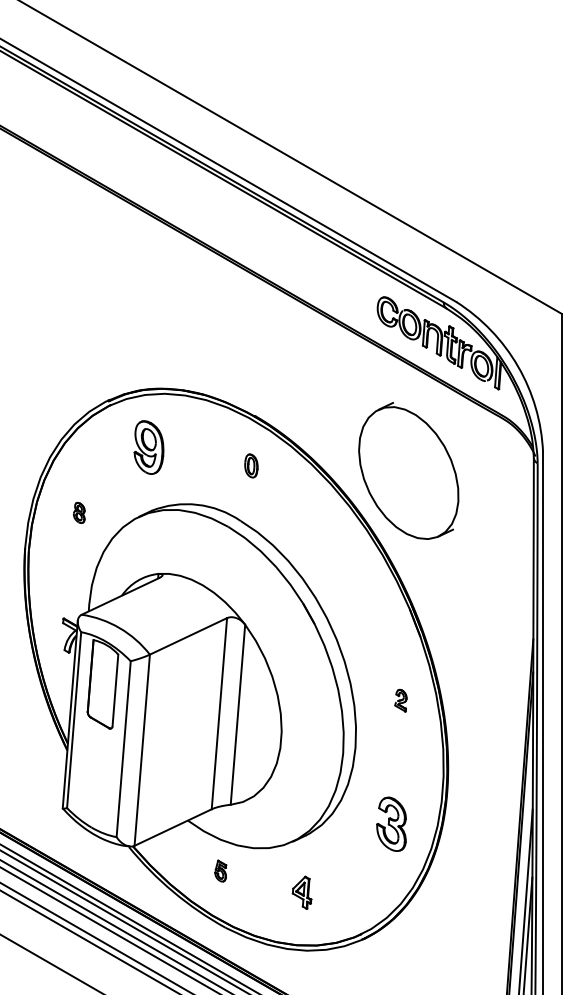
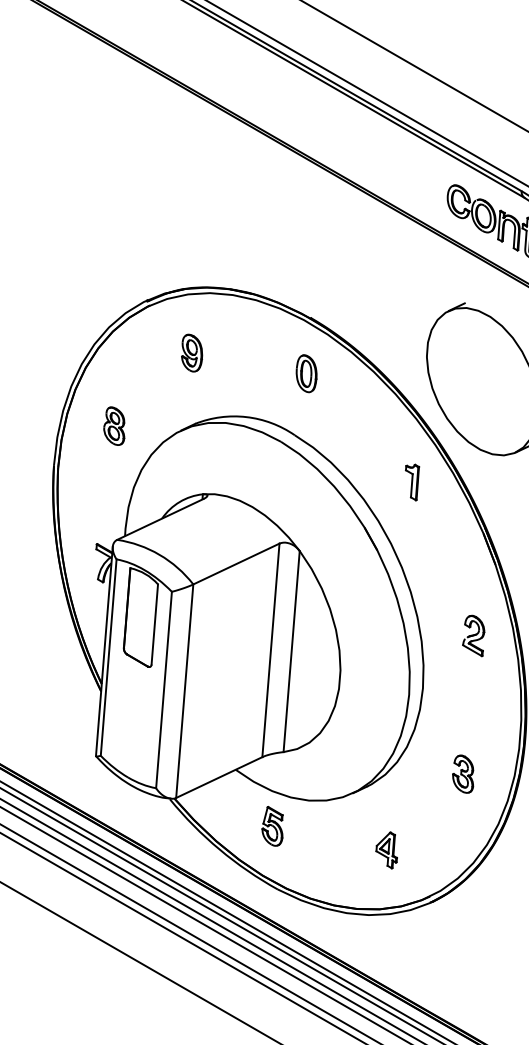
part: (148, 447) -> (191, 353), size x0.62
part: (251, 465) -> (306, 373), size x1.43
part: (79, 512) -> (114, 425), size x1.67
part: (346, 563) -> (412, 482), added
part: (400, 700) -> (473, 635), size x1.67
part: (391, 824) -> (463, 774), size x0.62
part: (220, 870) -> (272, 825), size x1.67
part: (301, 892) -> (386, 850), moved

